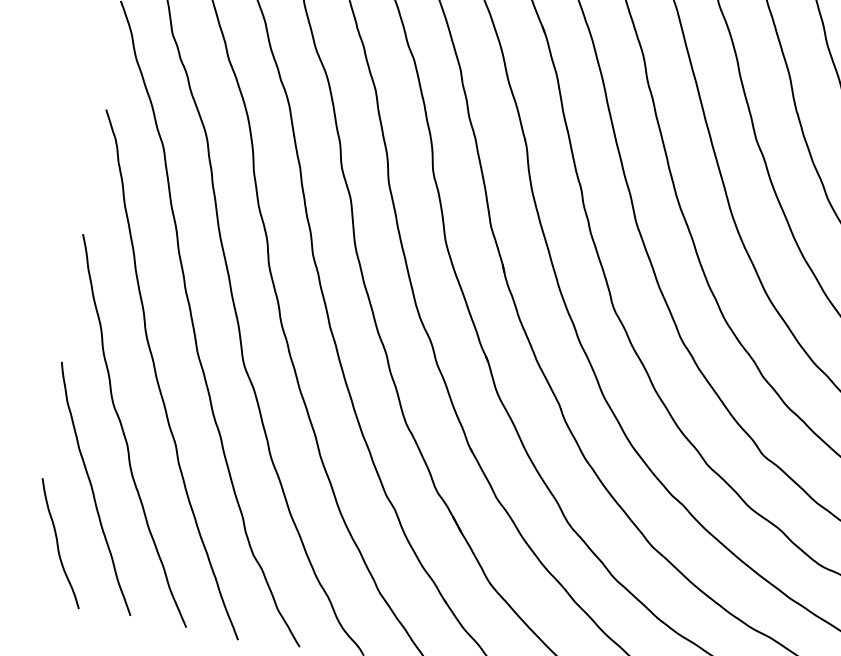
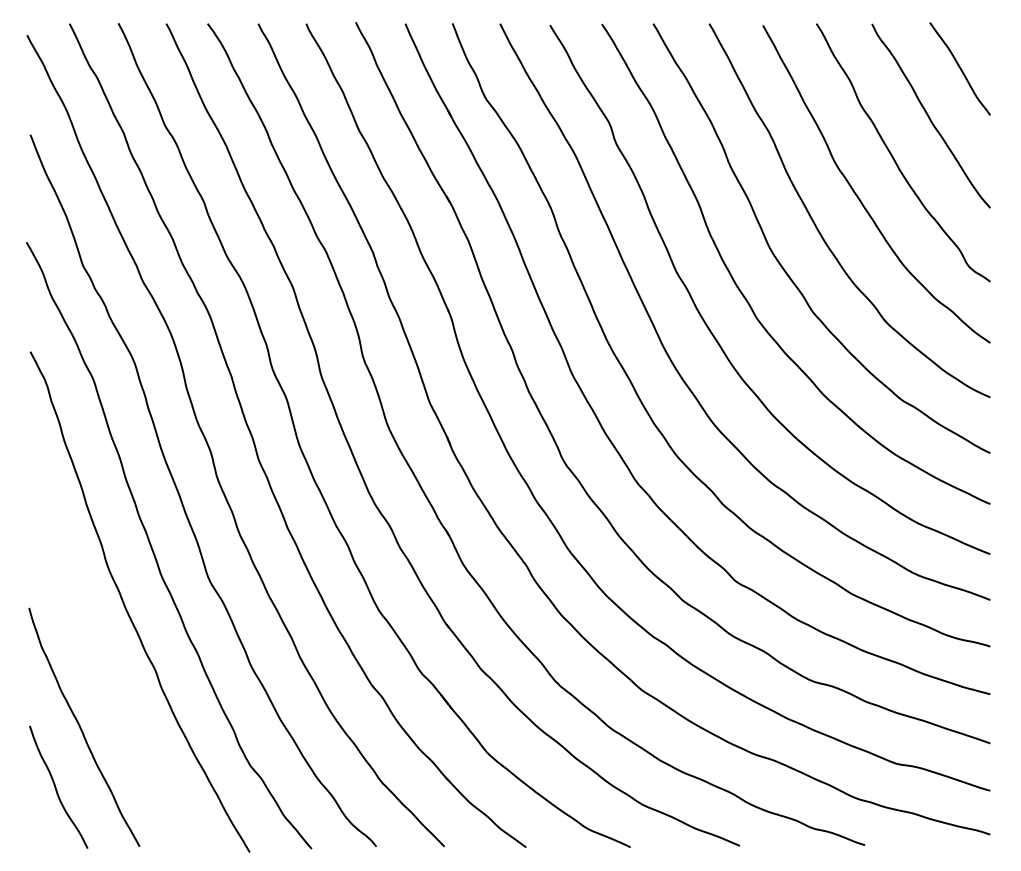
curve: (125, 433) -> (103, 667), removed

